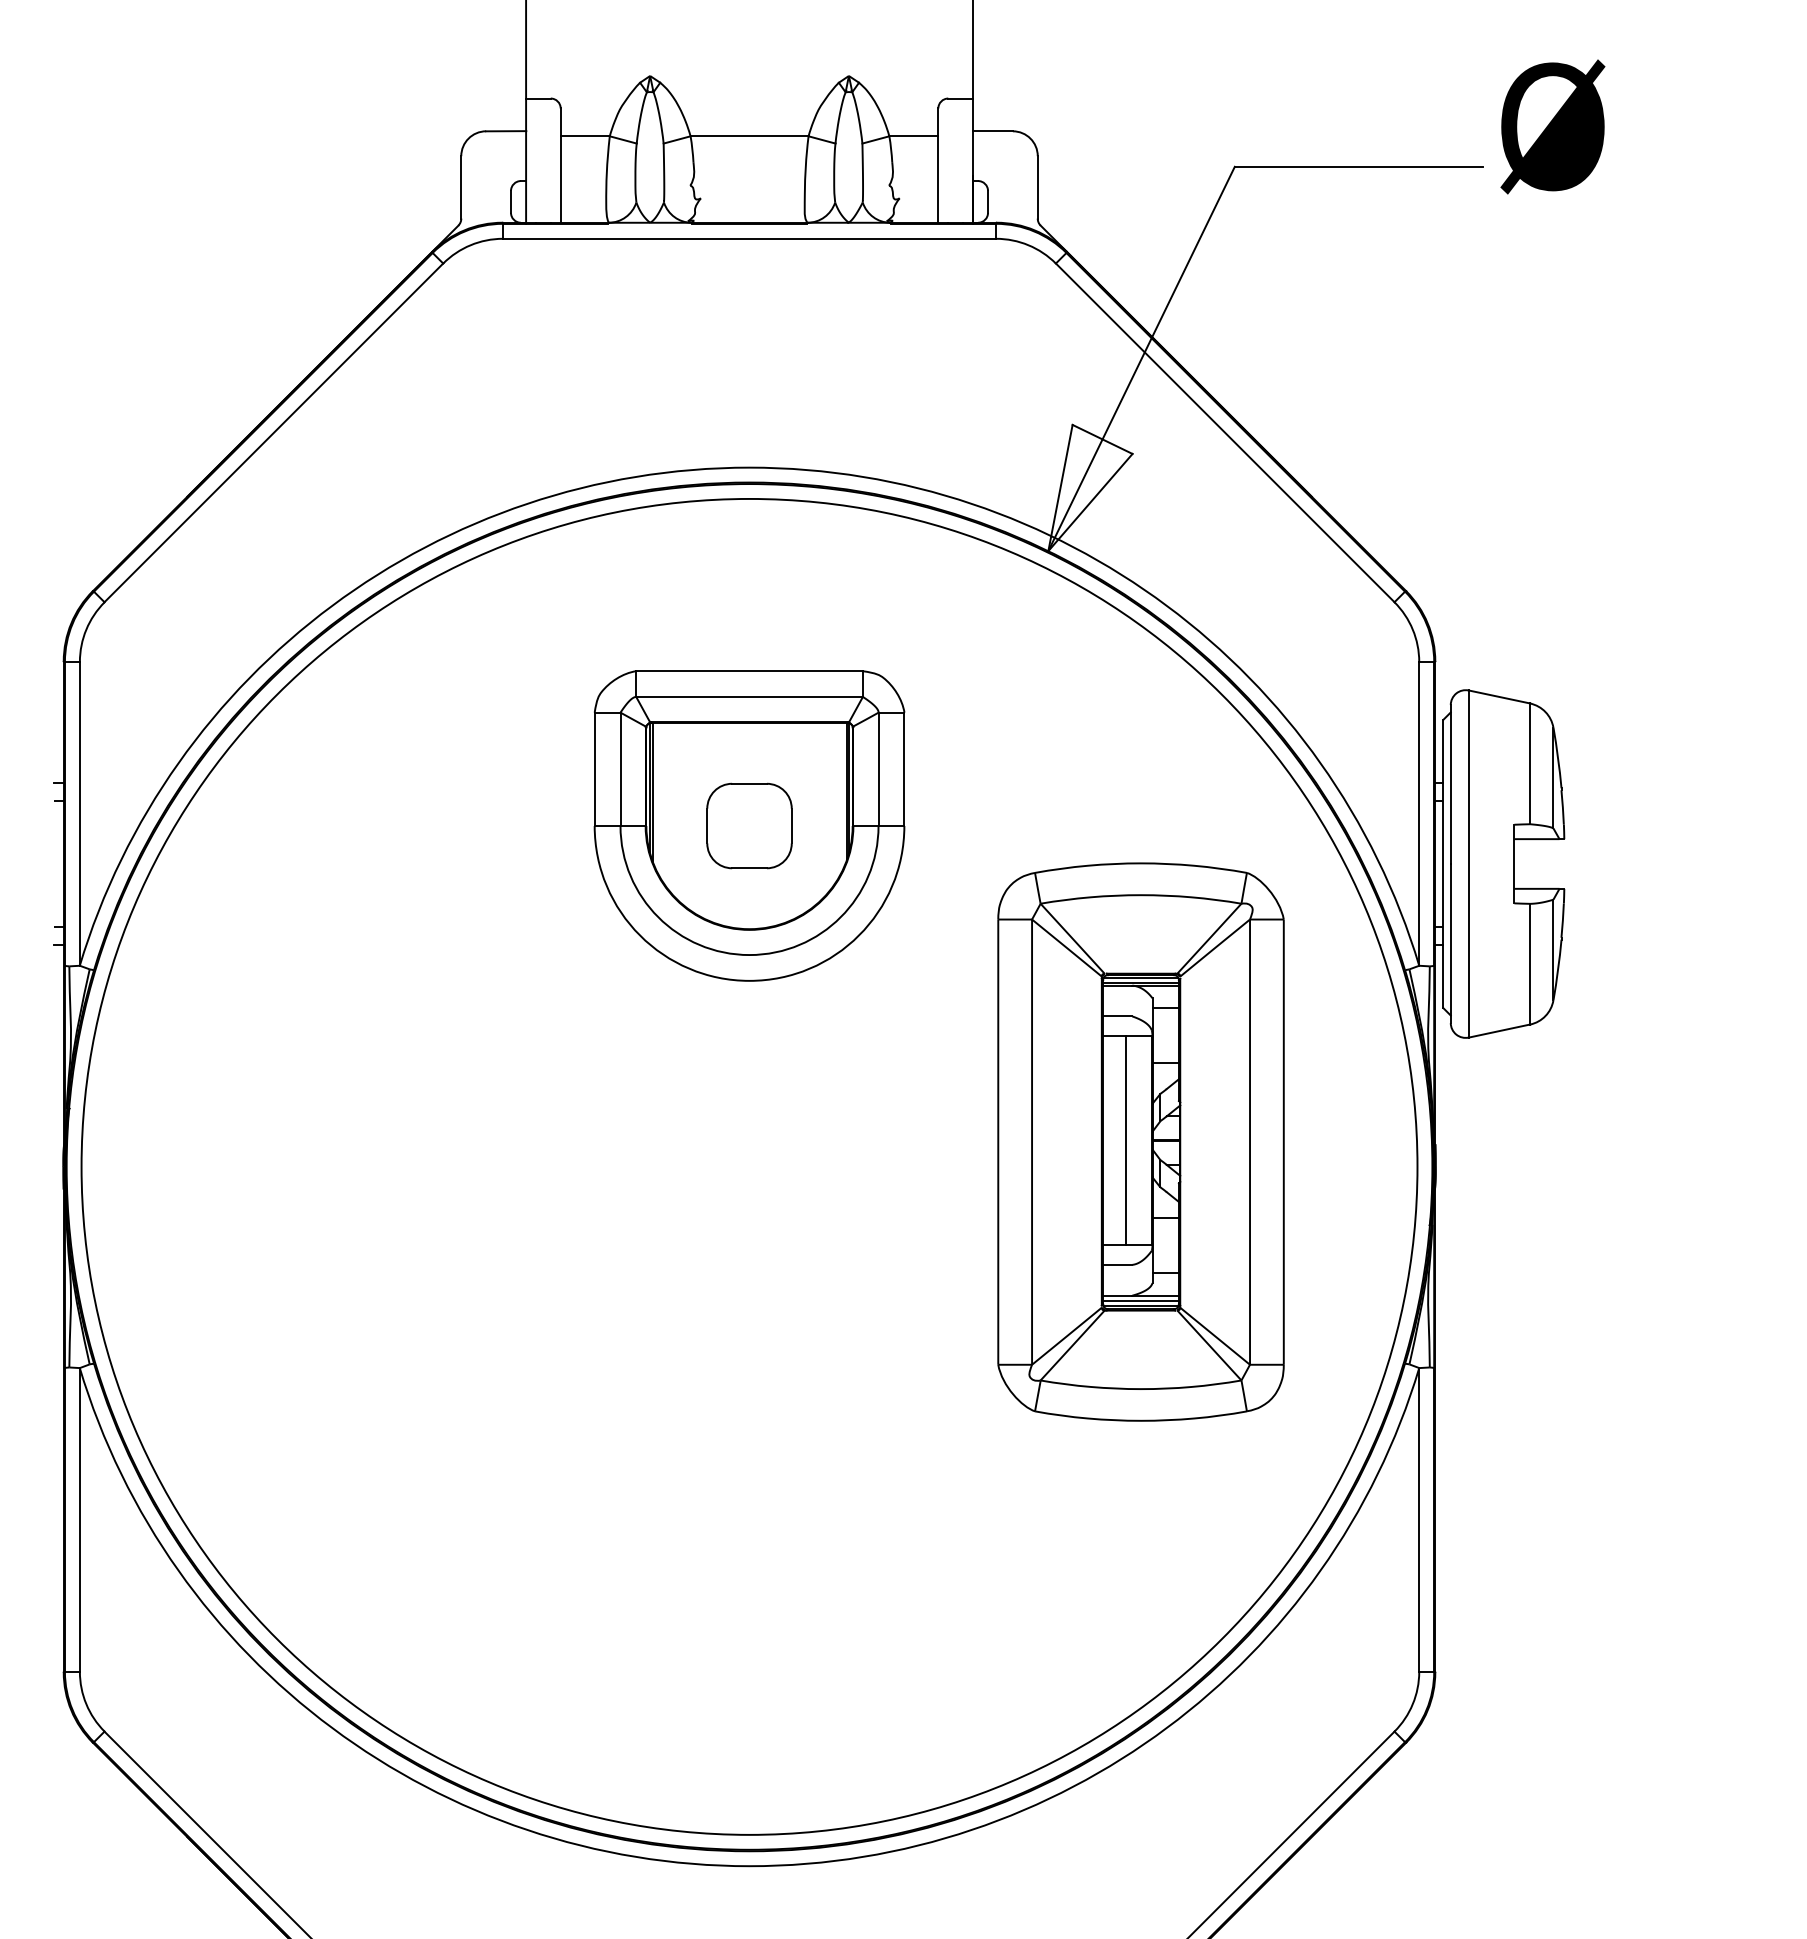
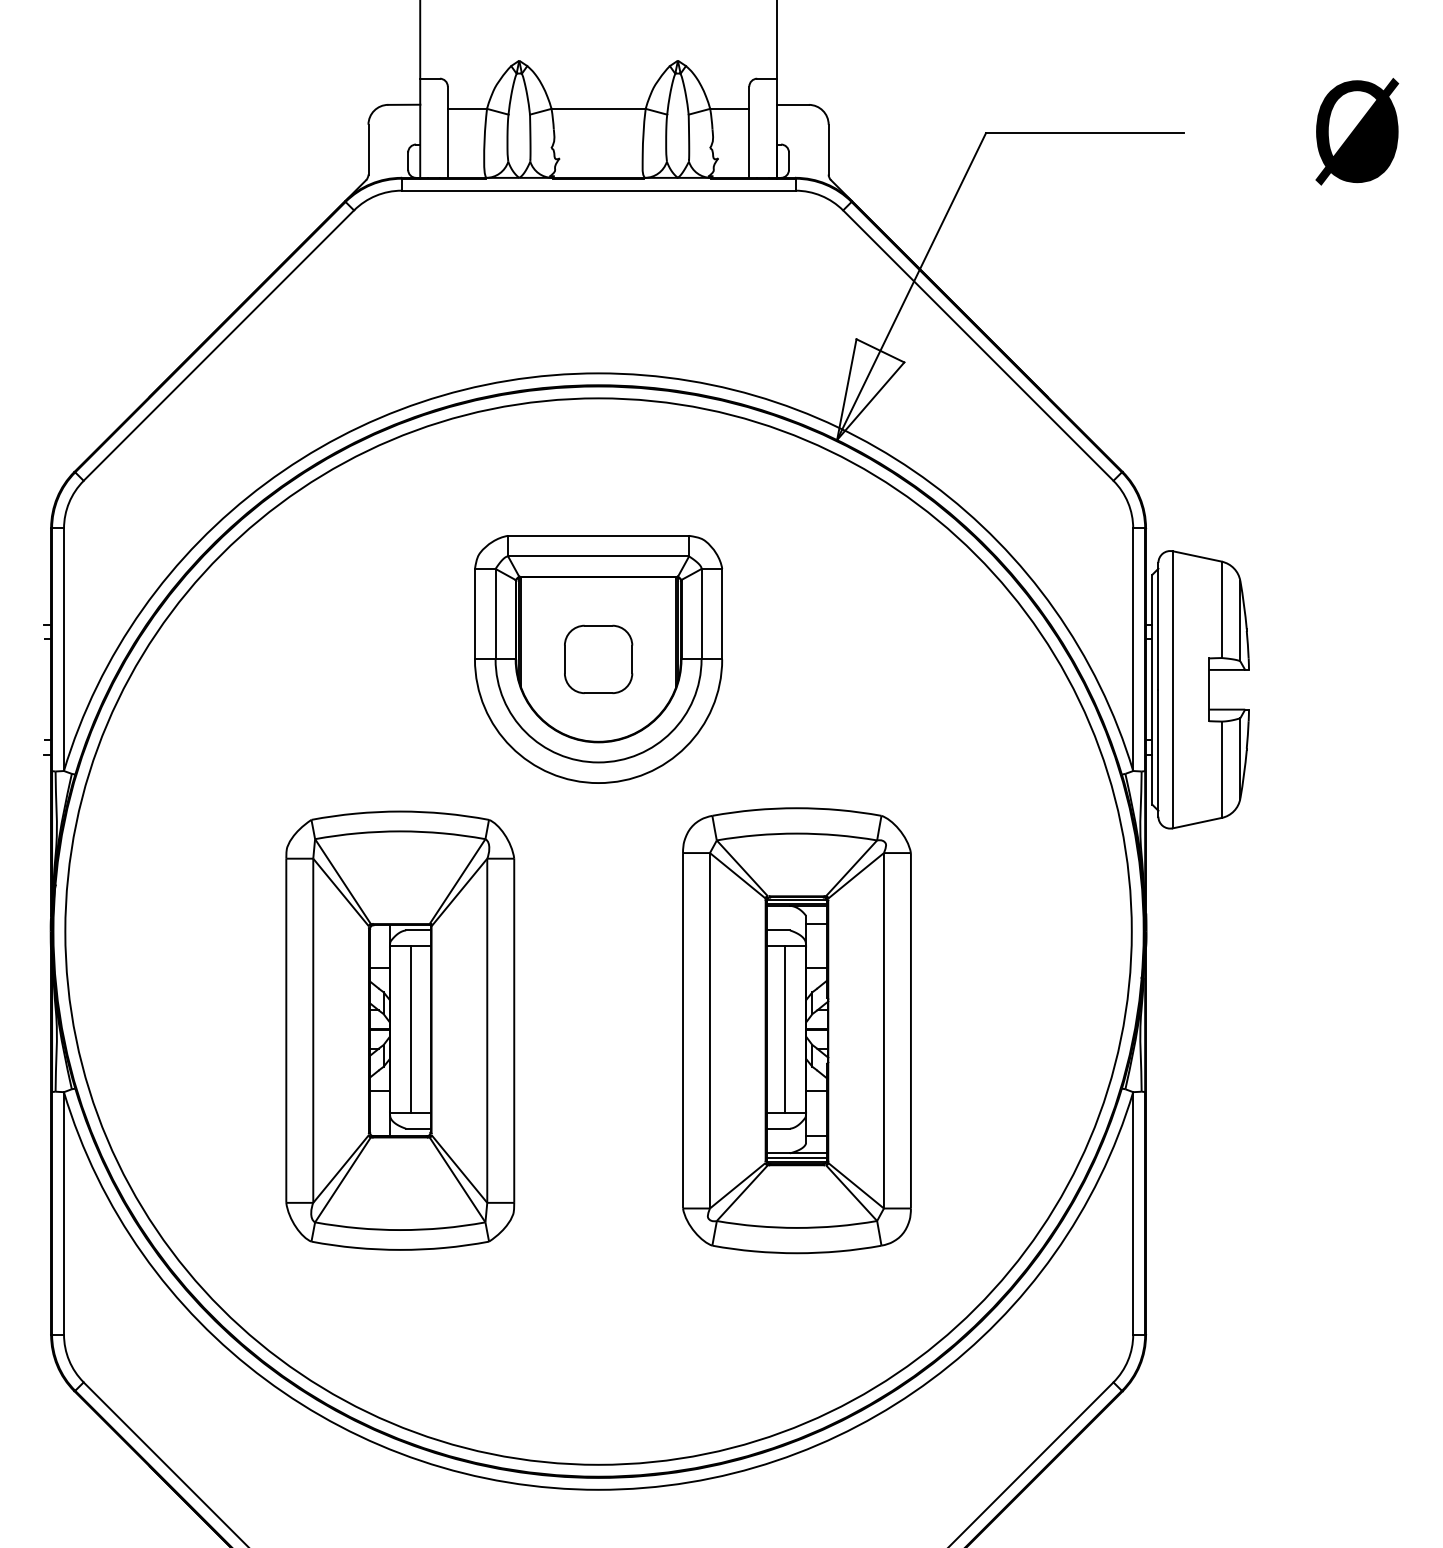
text: (1552, 126) -> (1356, 131), moved
part: (1140, 1141) -> (796, 1030), moved
part: (500, 1290) -> (399, 1030), added

